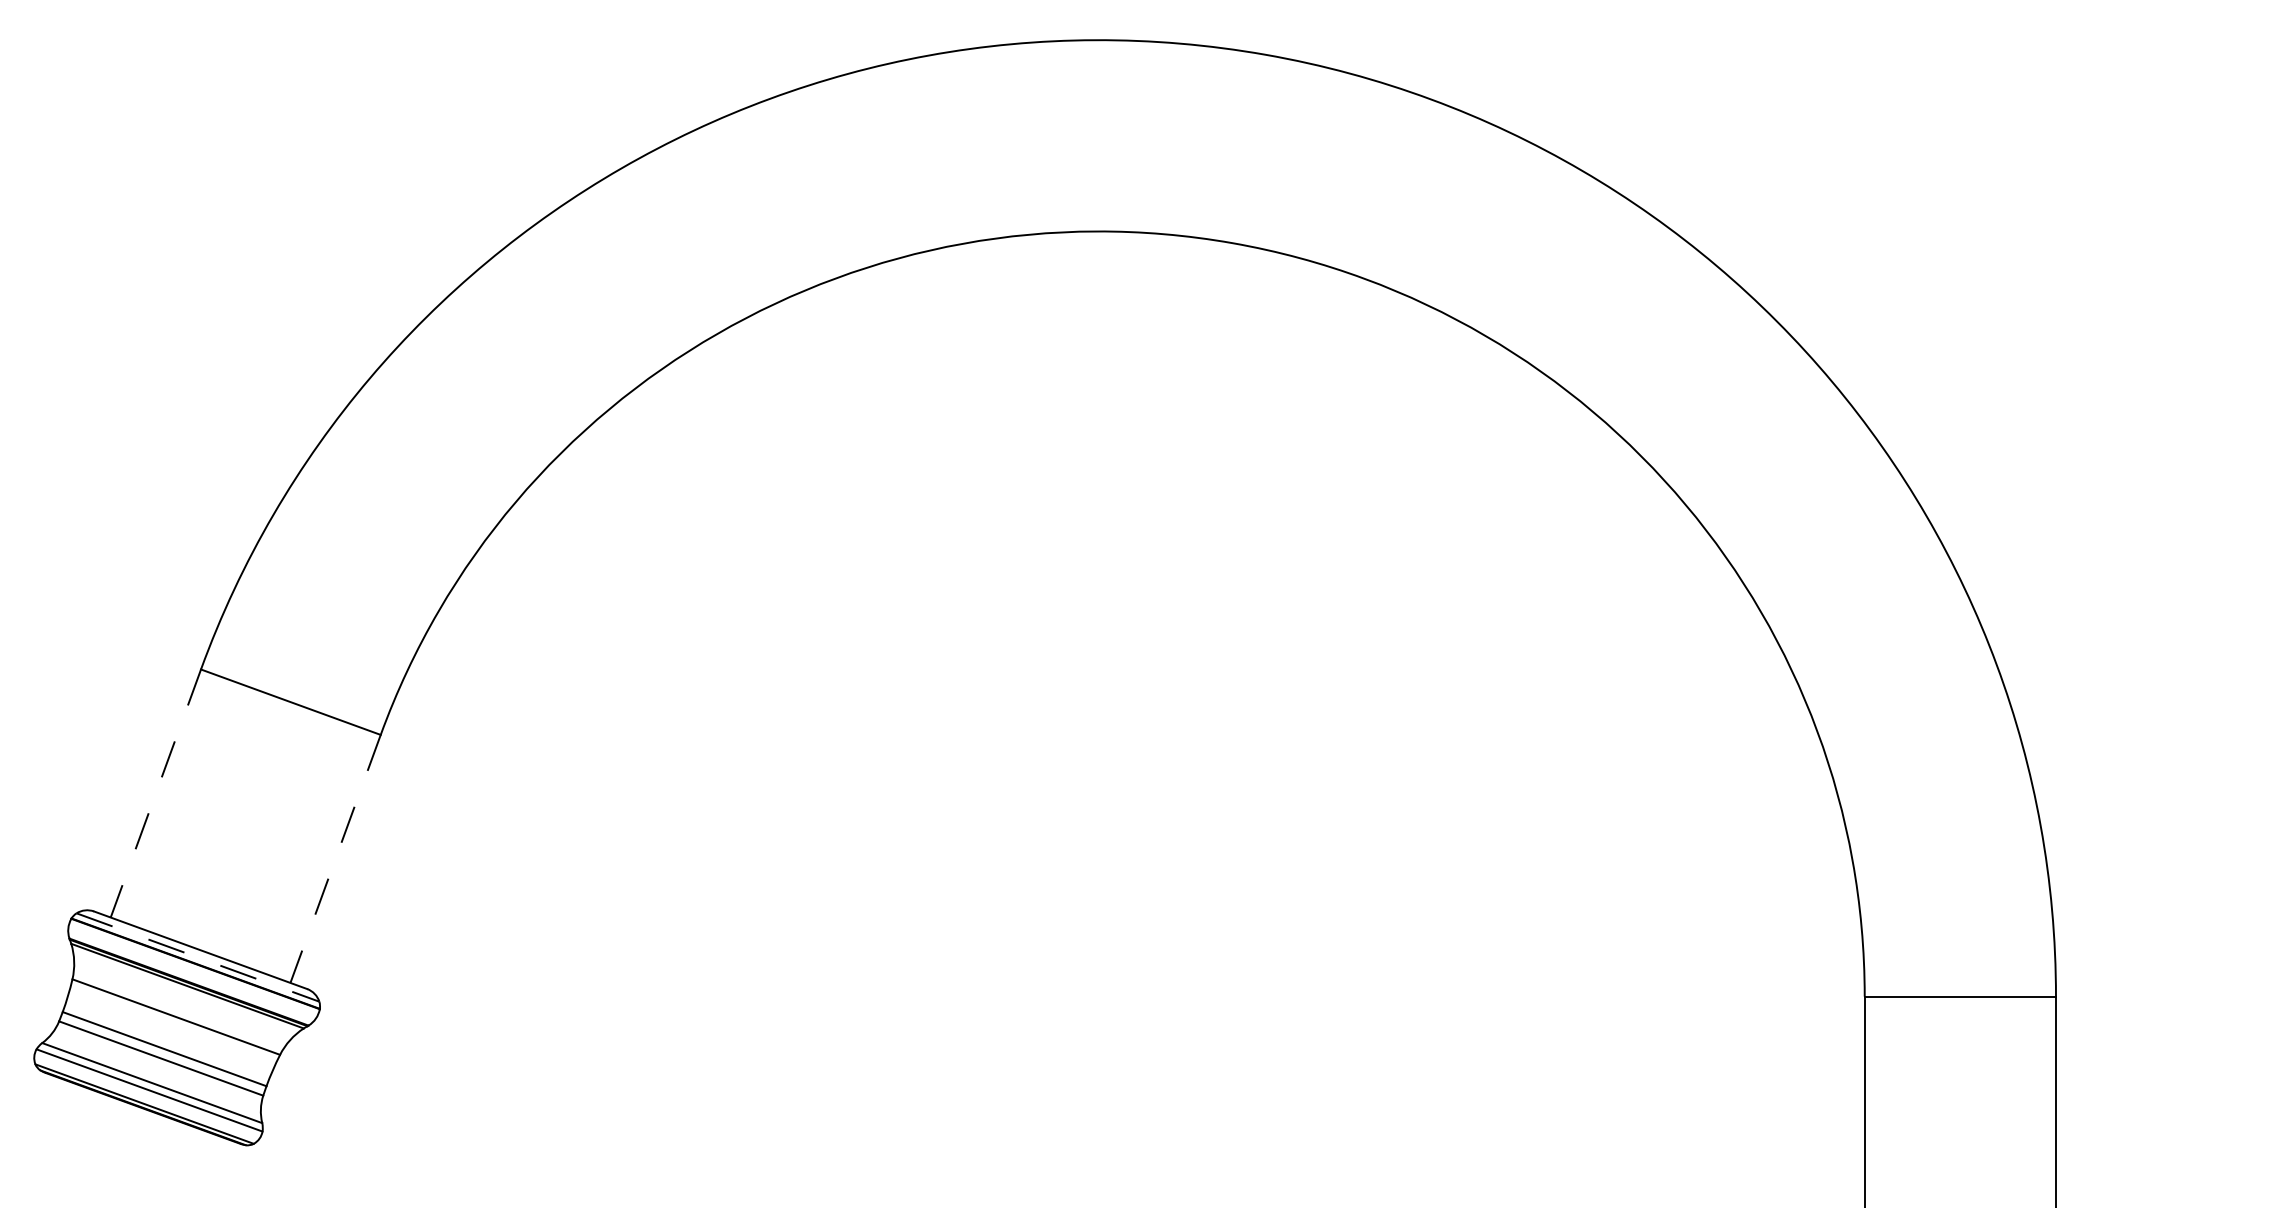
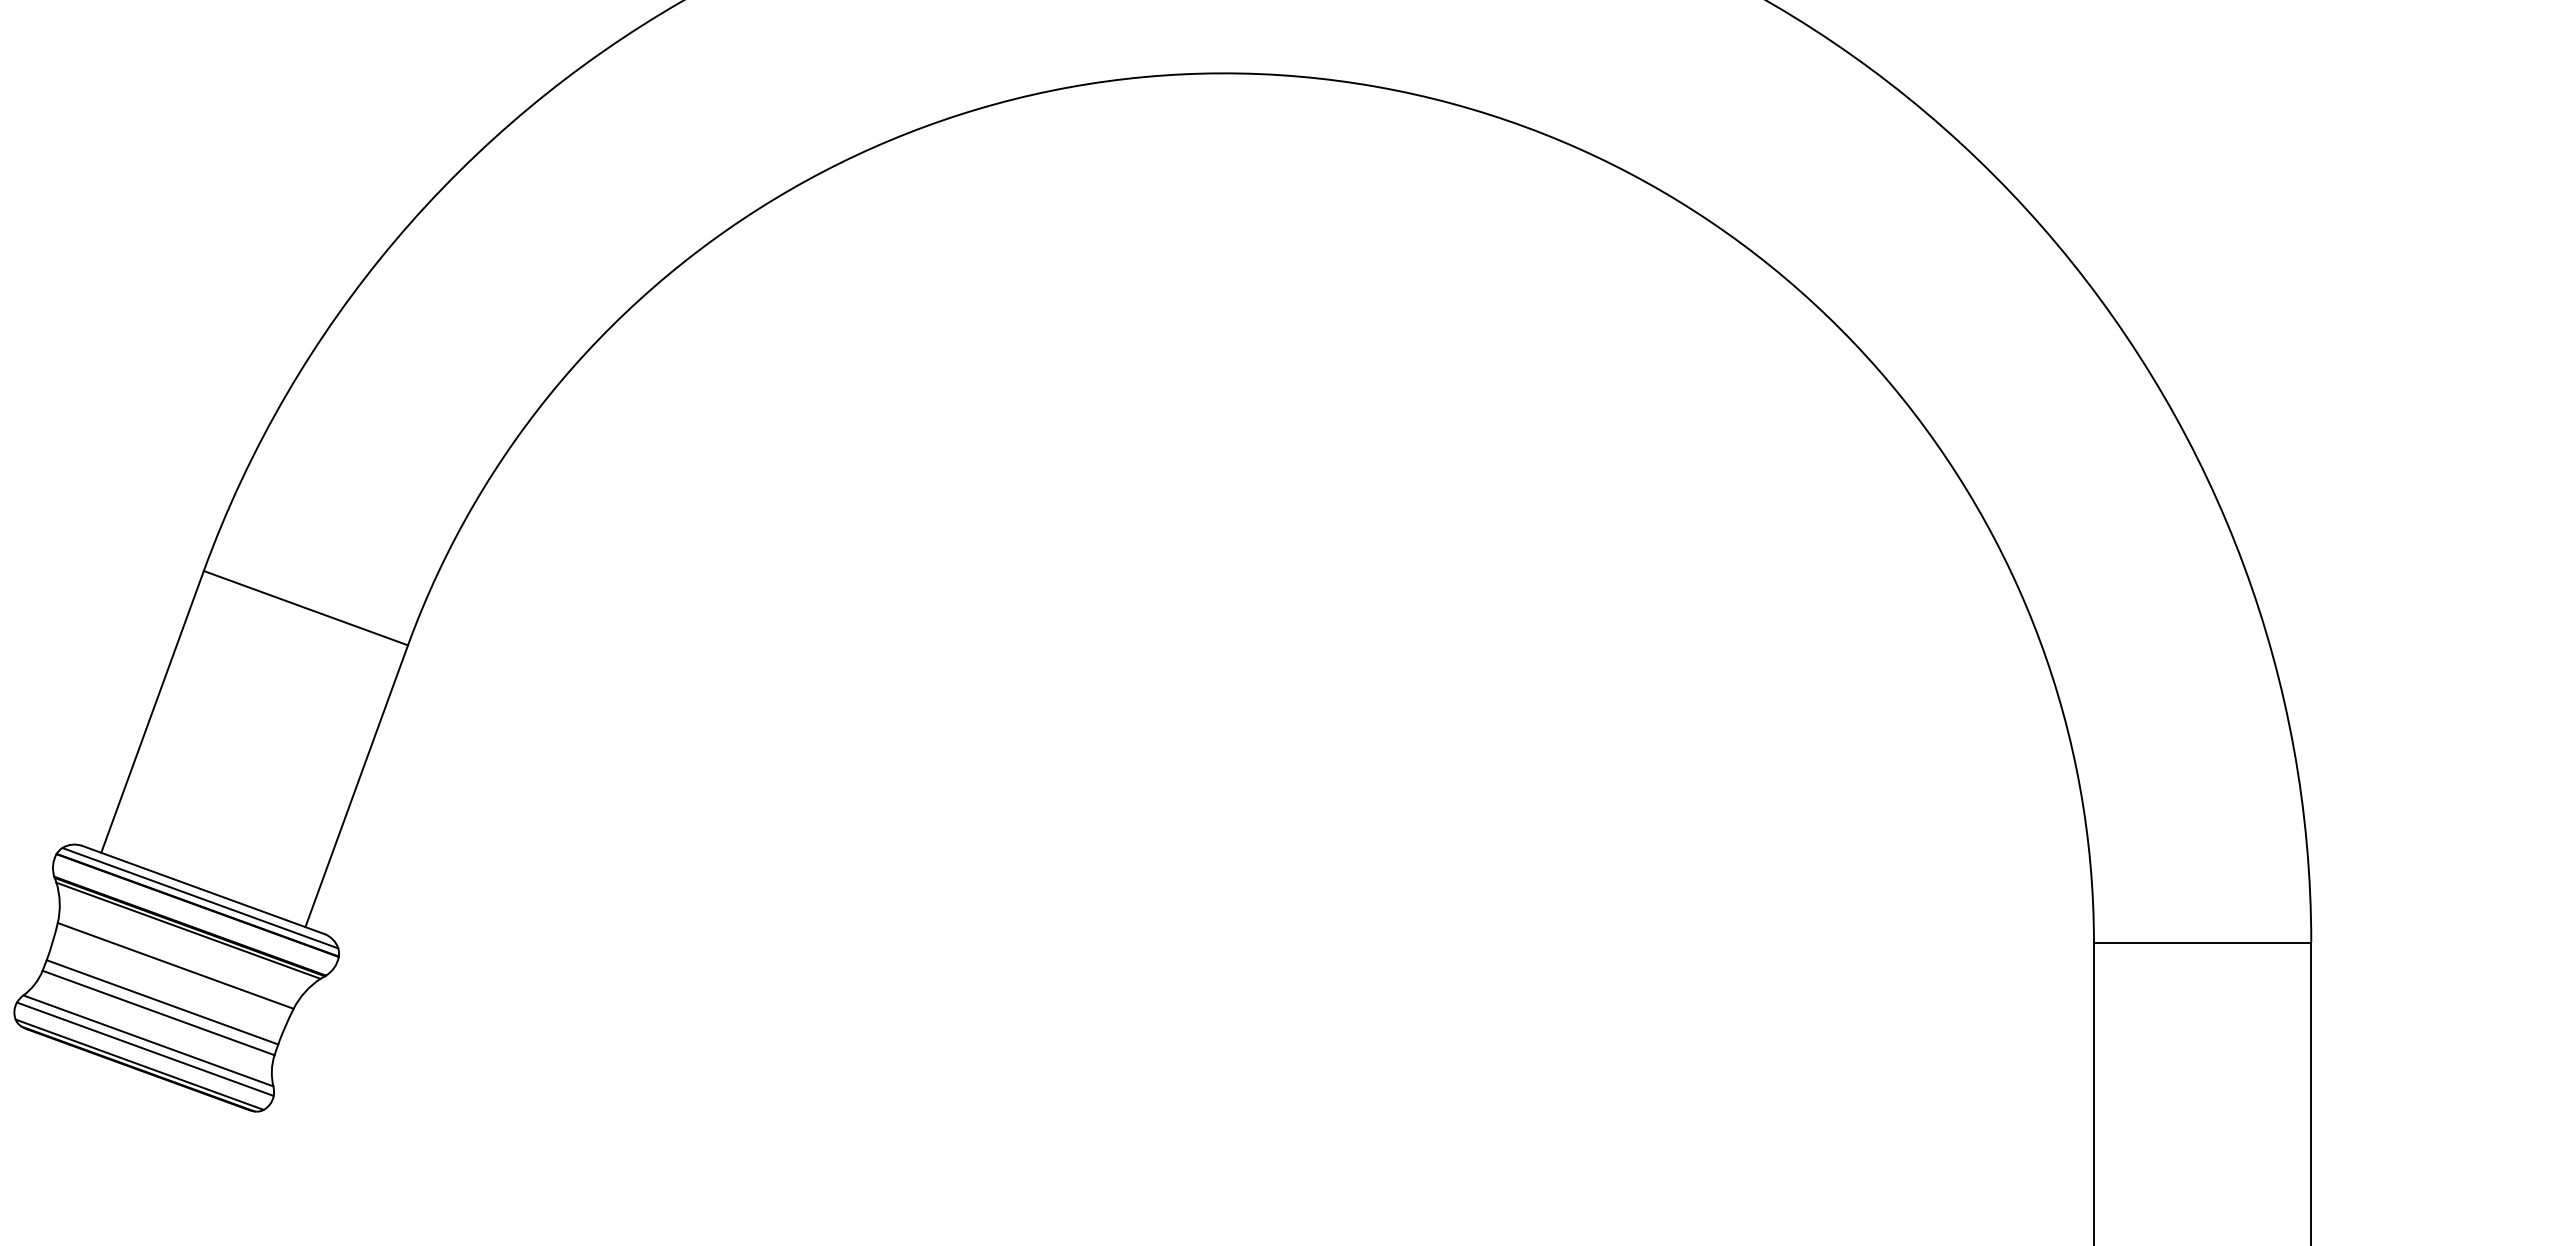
line: (155, 793) -> (152, 711), dashed -> solid
line: (335, 858) -> (356, 785), dashed -> solid
line: (198, 957) -> (200, 898), dashed -> solid

